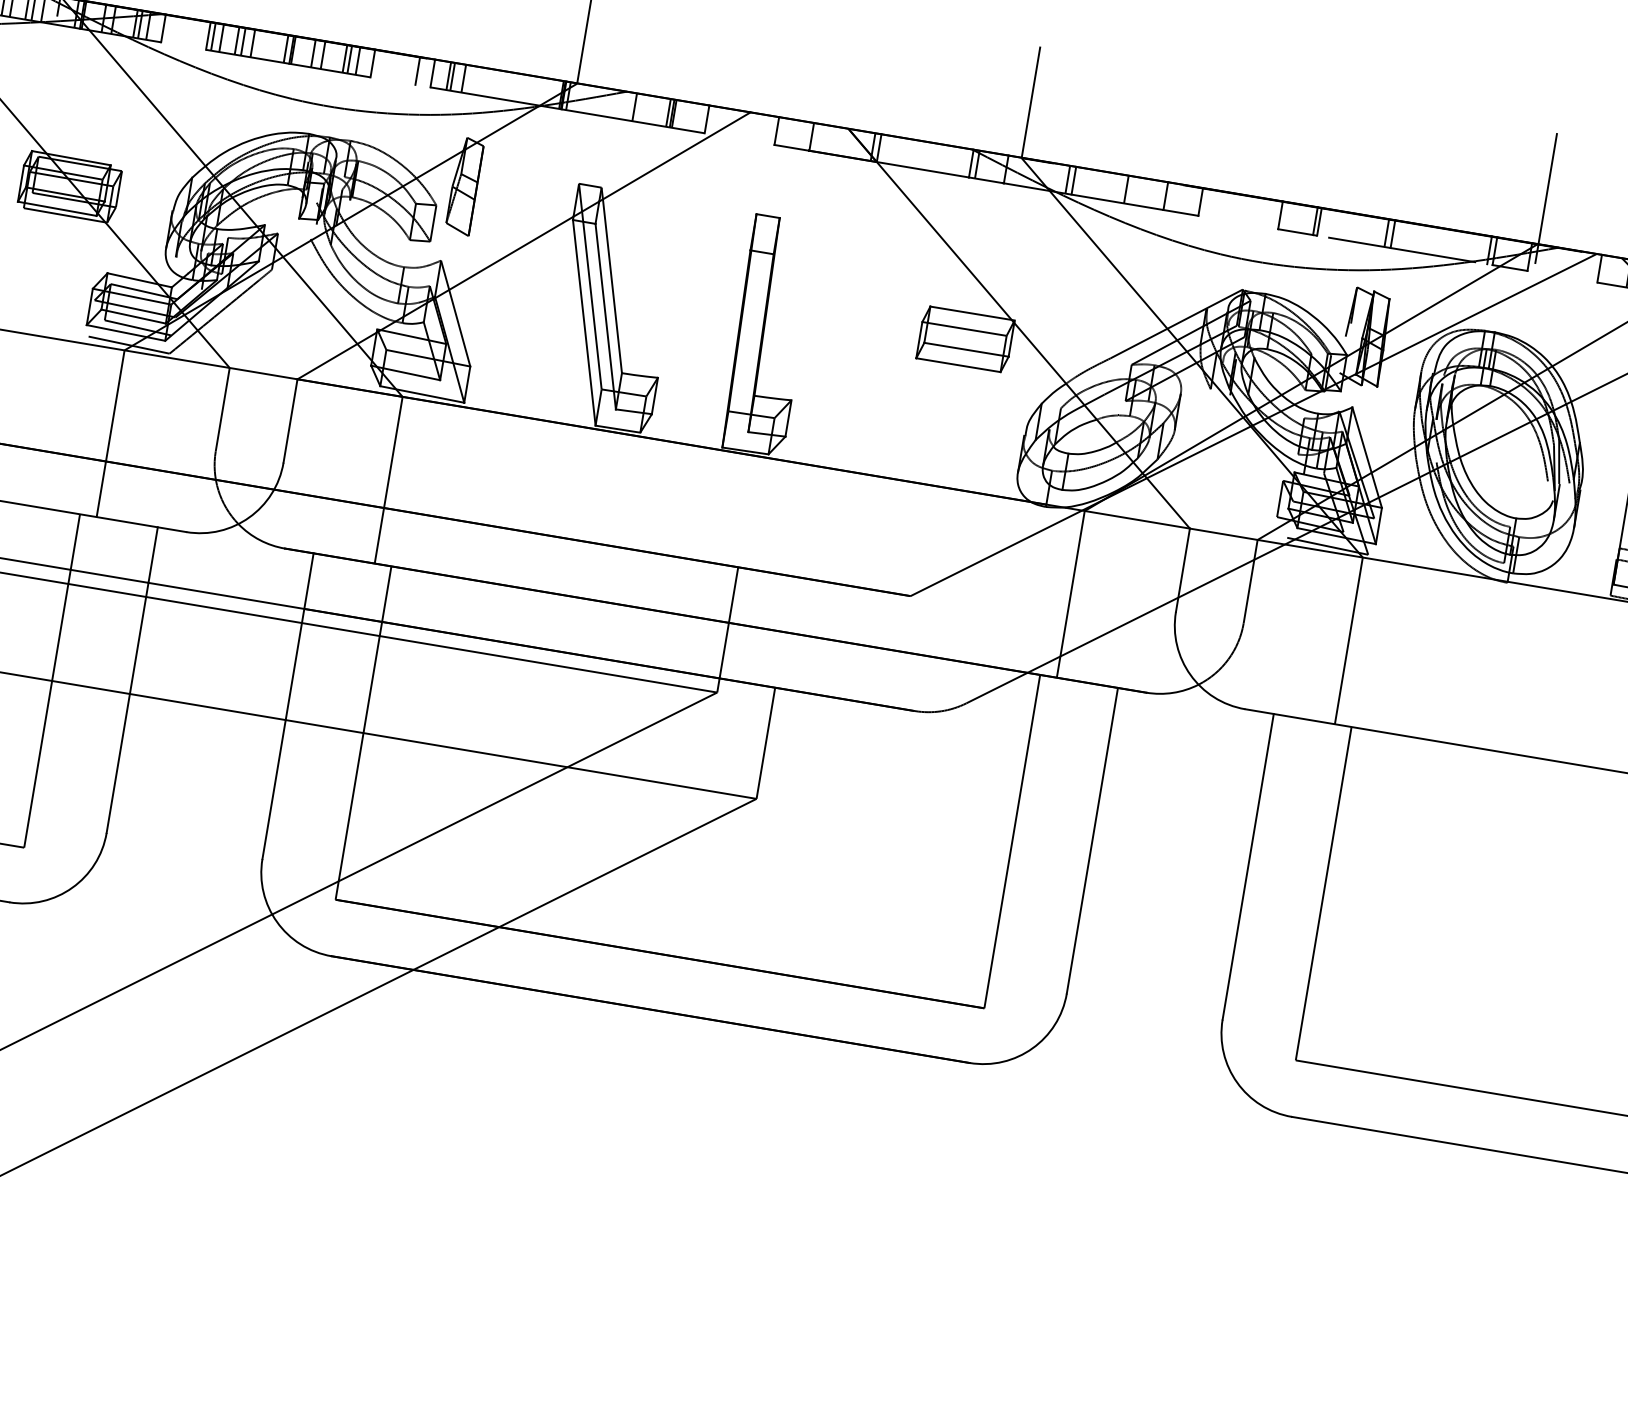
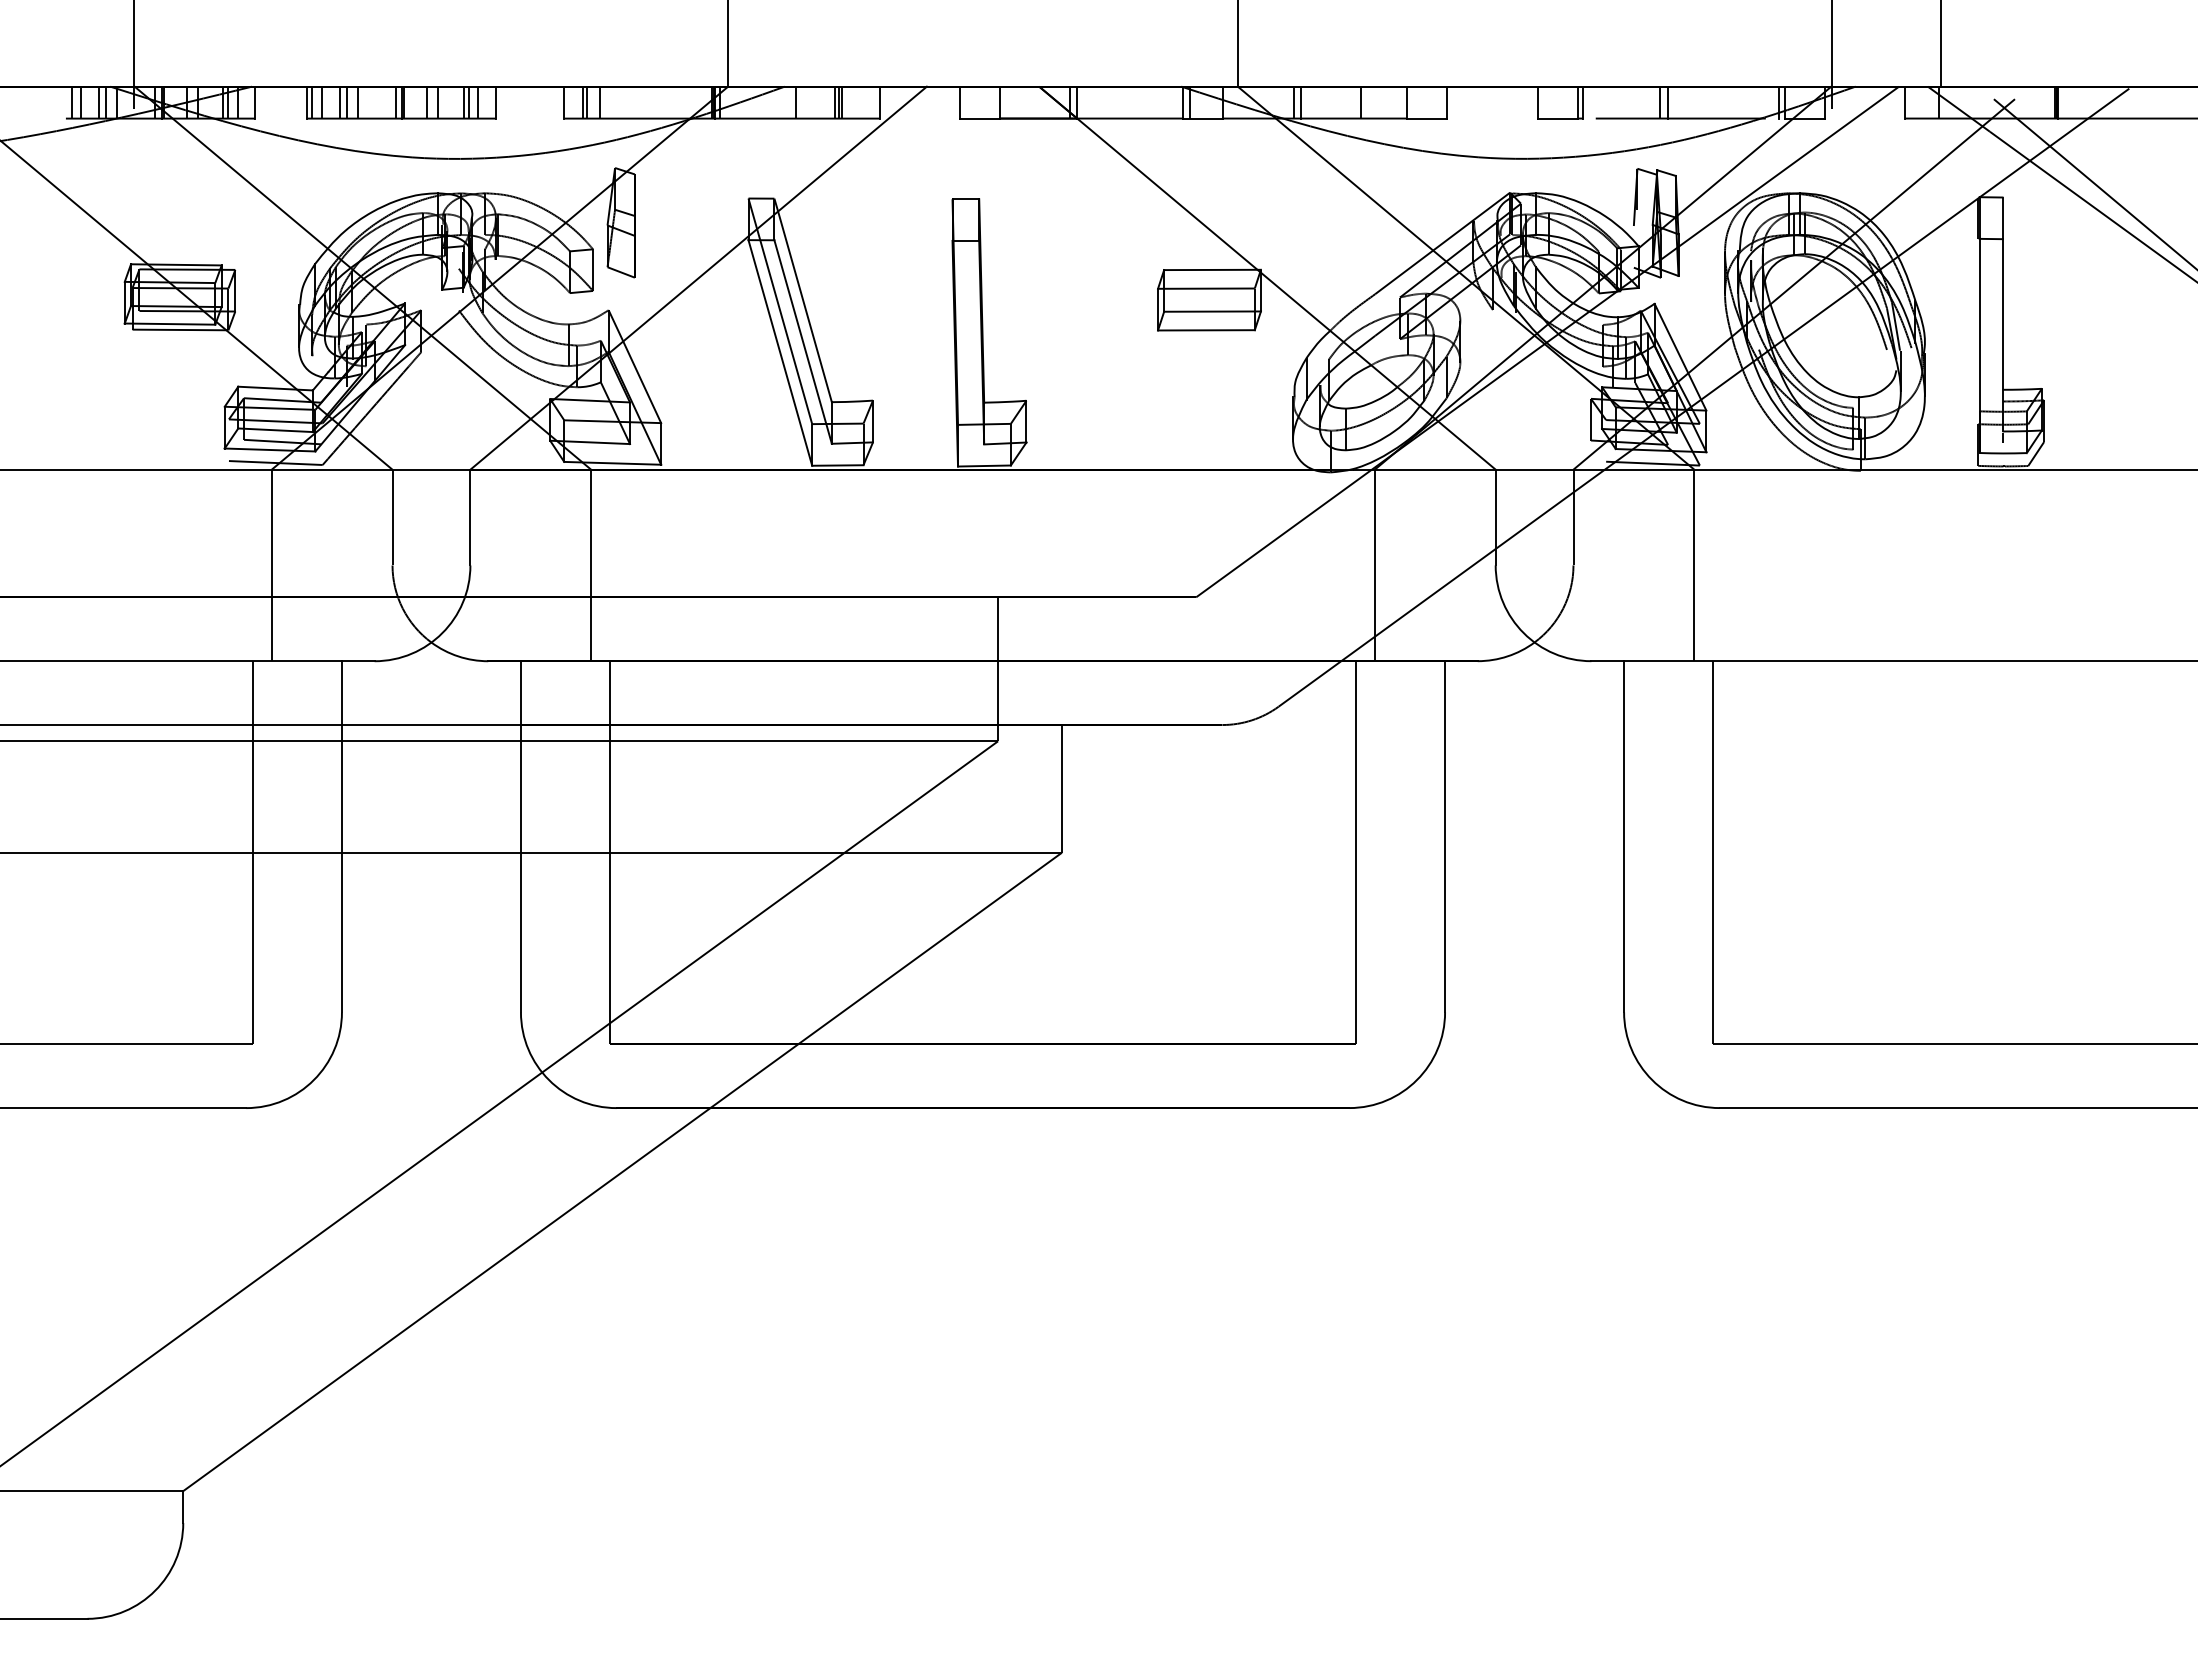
line: (418, 70) -> (547, 102), removed

